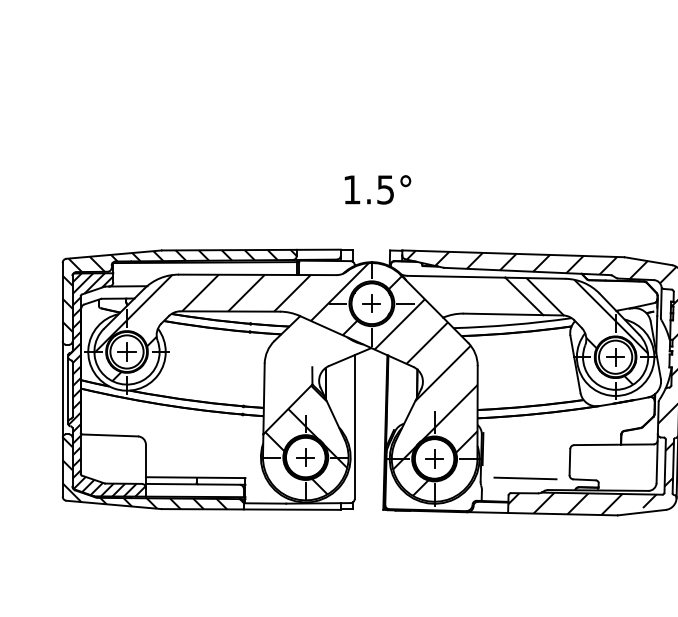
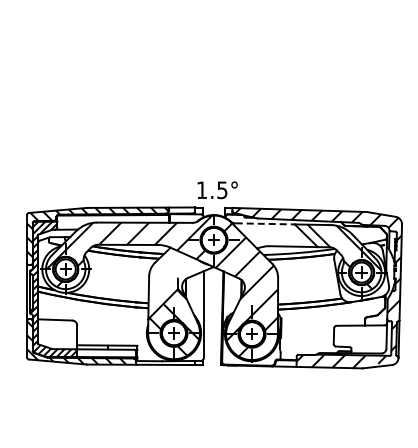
text: (377, 190) -> (217, 190), moved
line: (456, 276) -> (265, 223), solid -> dashed
line: (524, 477) -> (306, 345), removed

